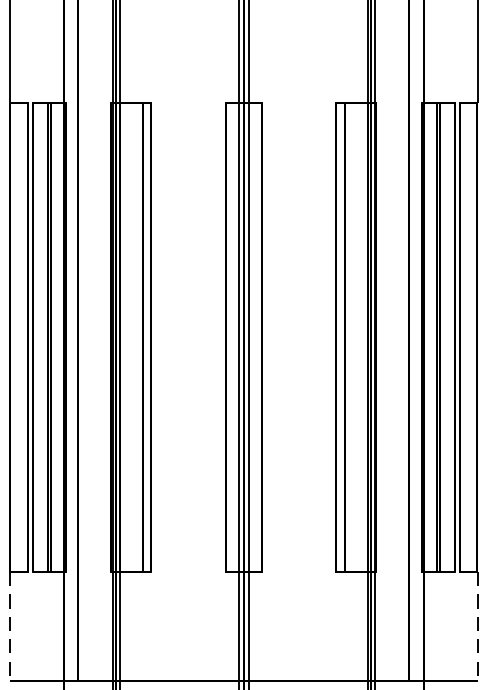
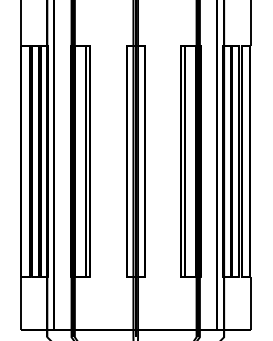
line: (9, 626) -> (20, 303), dashed -> solid
line: (477, 626) -> (250, 303), dashed -> solid

